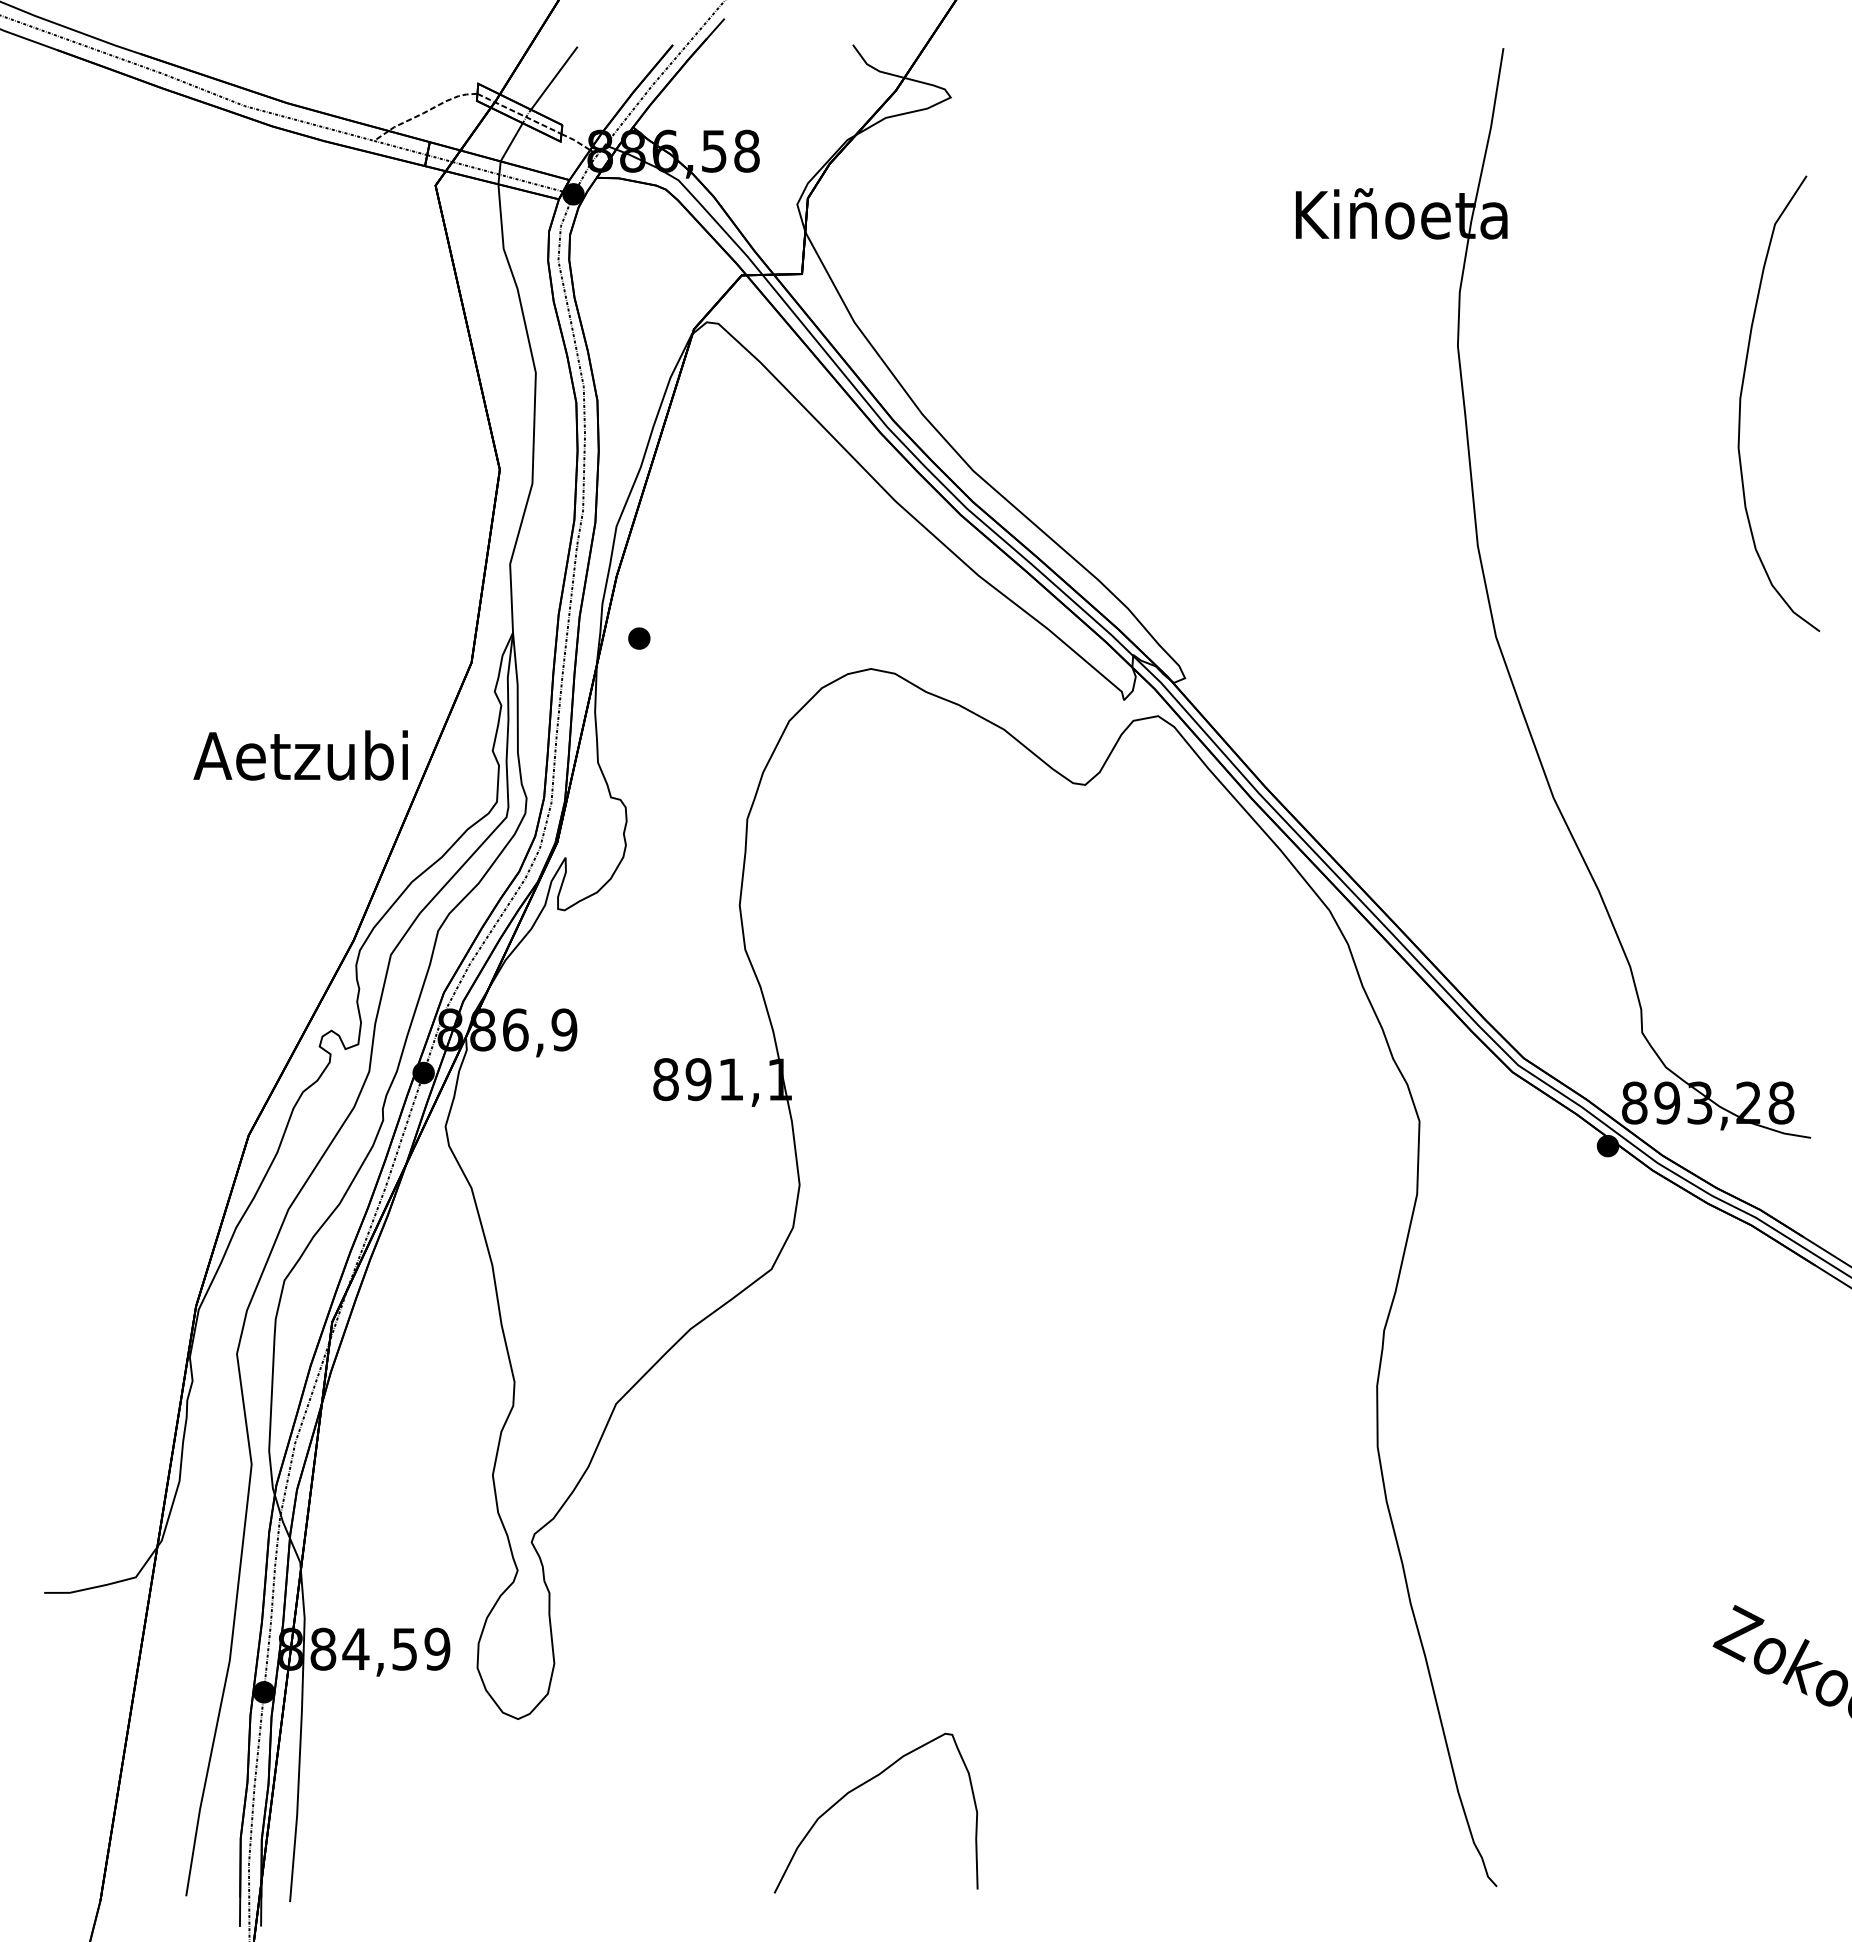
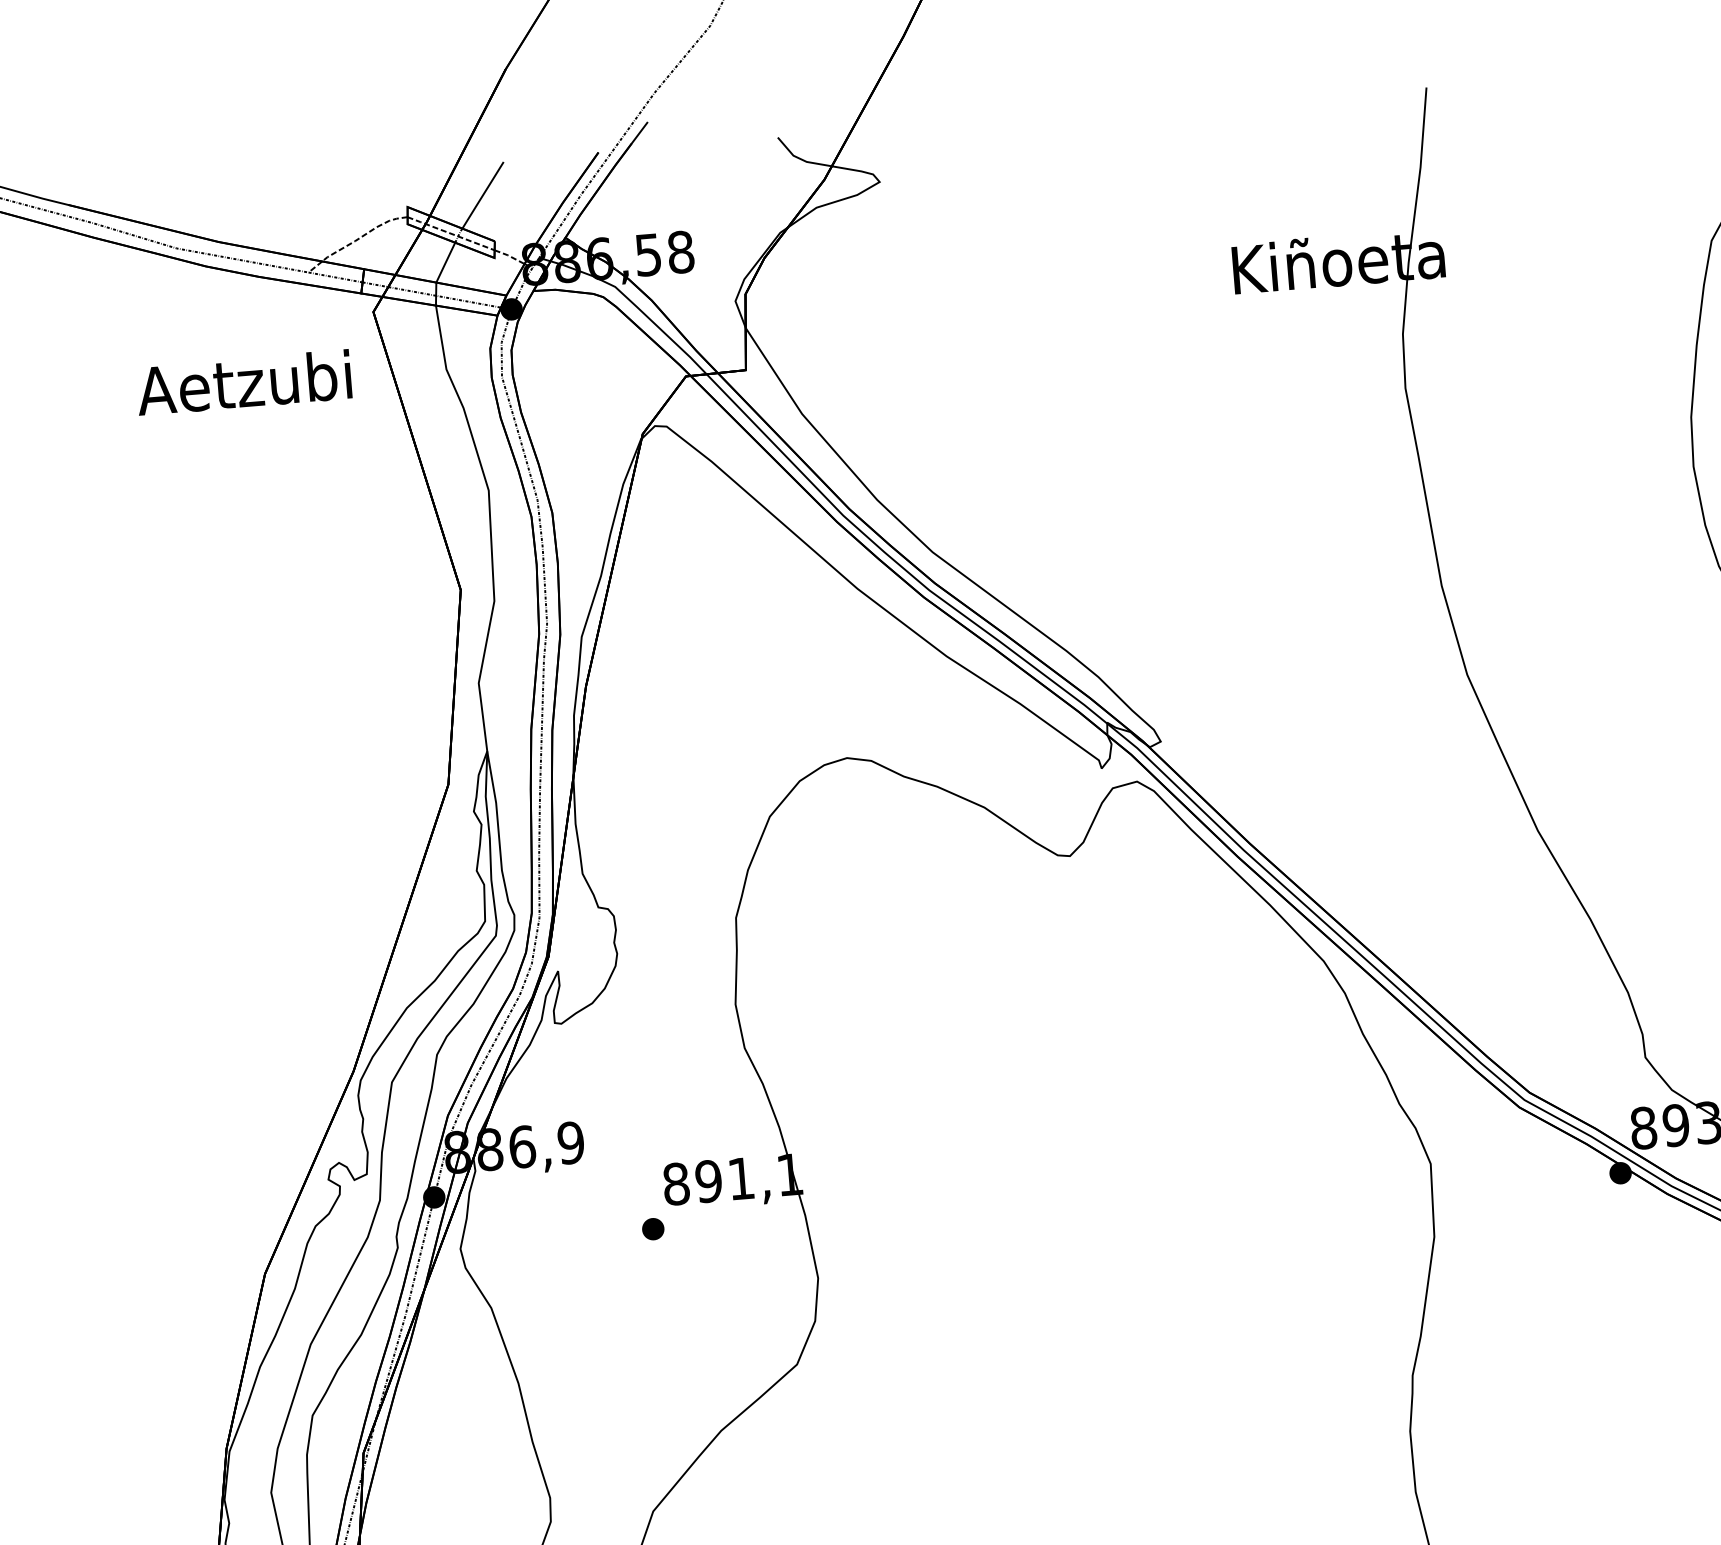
part: (639, 638) -> (653, 1229), moved
text: (300, 755) -> (243, 382), moved

